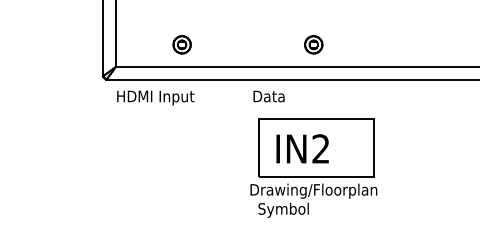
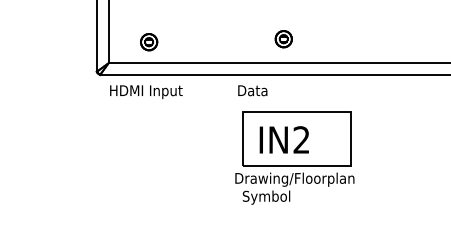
part: (182, 45) -> (149, 42), moved
part: (313, 45) -> (283, 39), moved

